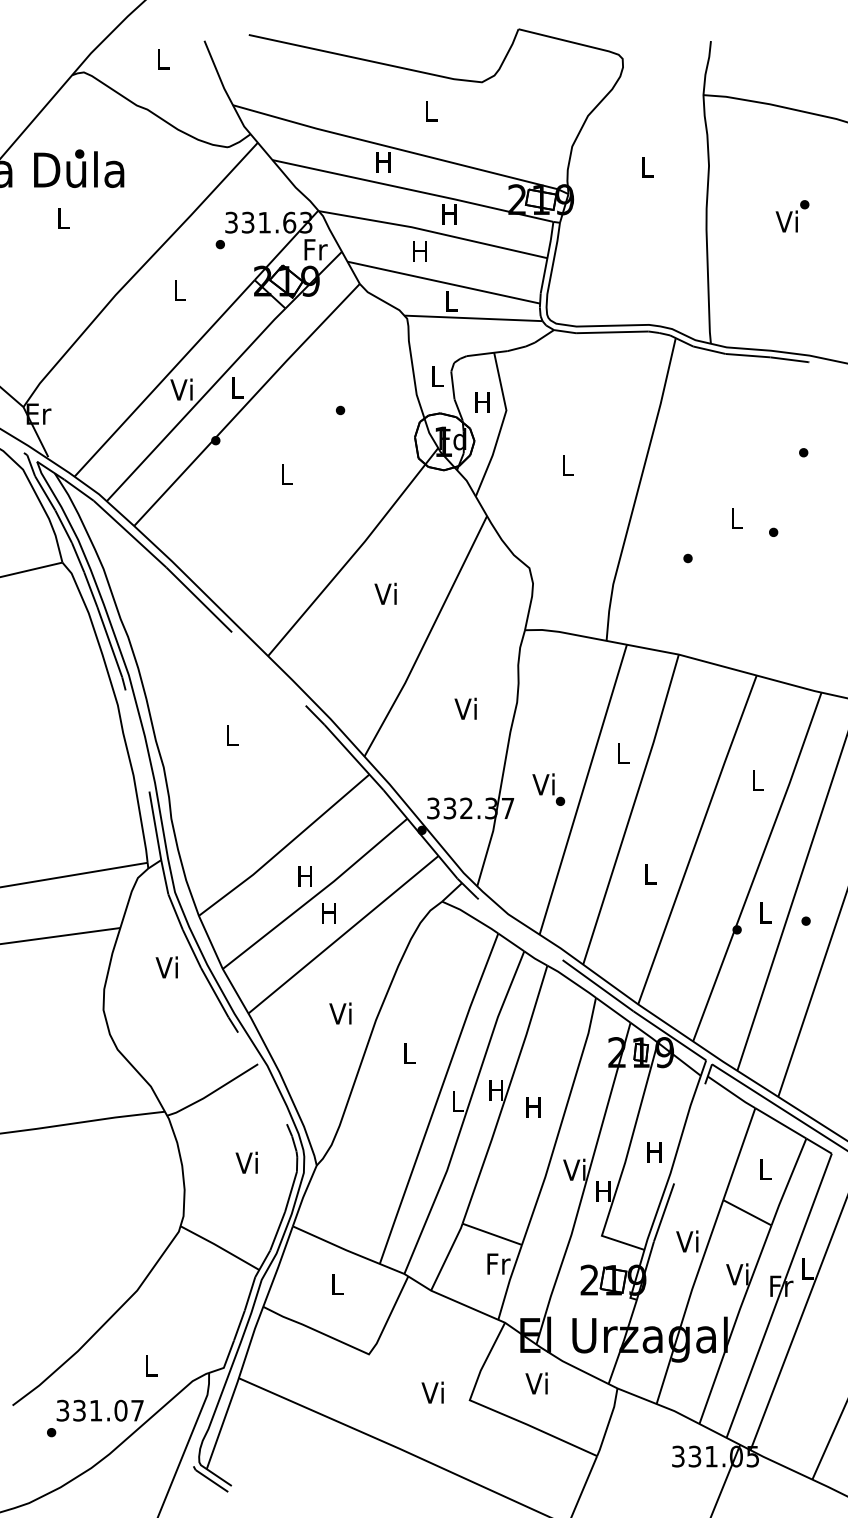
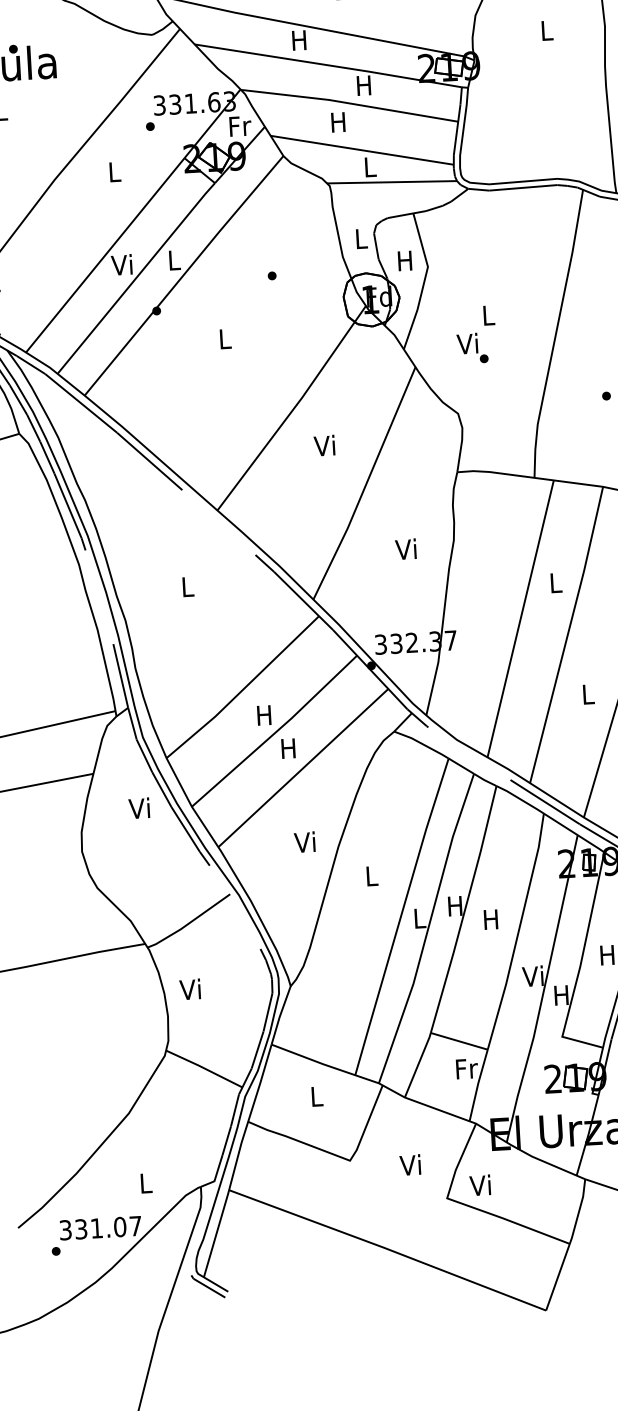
text: (548, 789) -> (472, 348), moved
text: (246, 1162) -> (189, 989), moved
text: (536, 1383) -> (480, 1185), moved
text: (432, 1392) -> (410, 1164), moved

